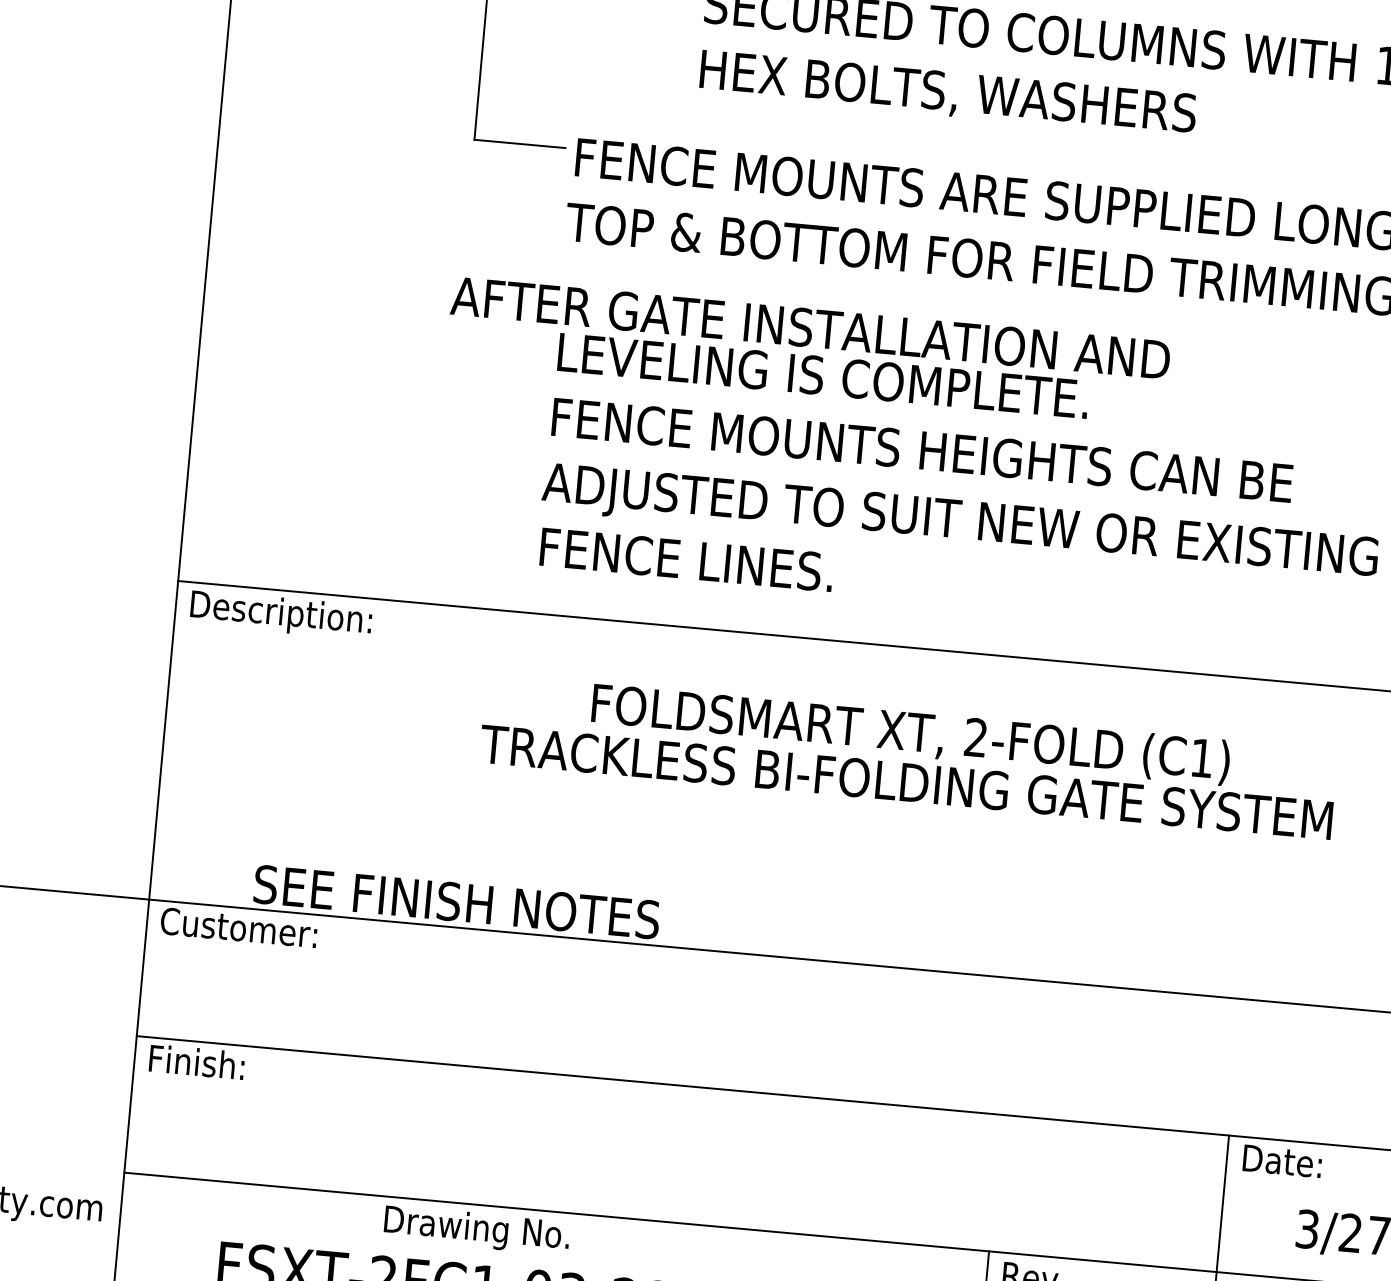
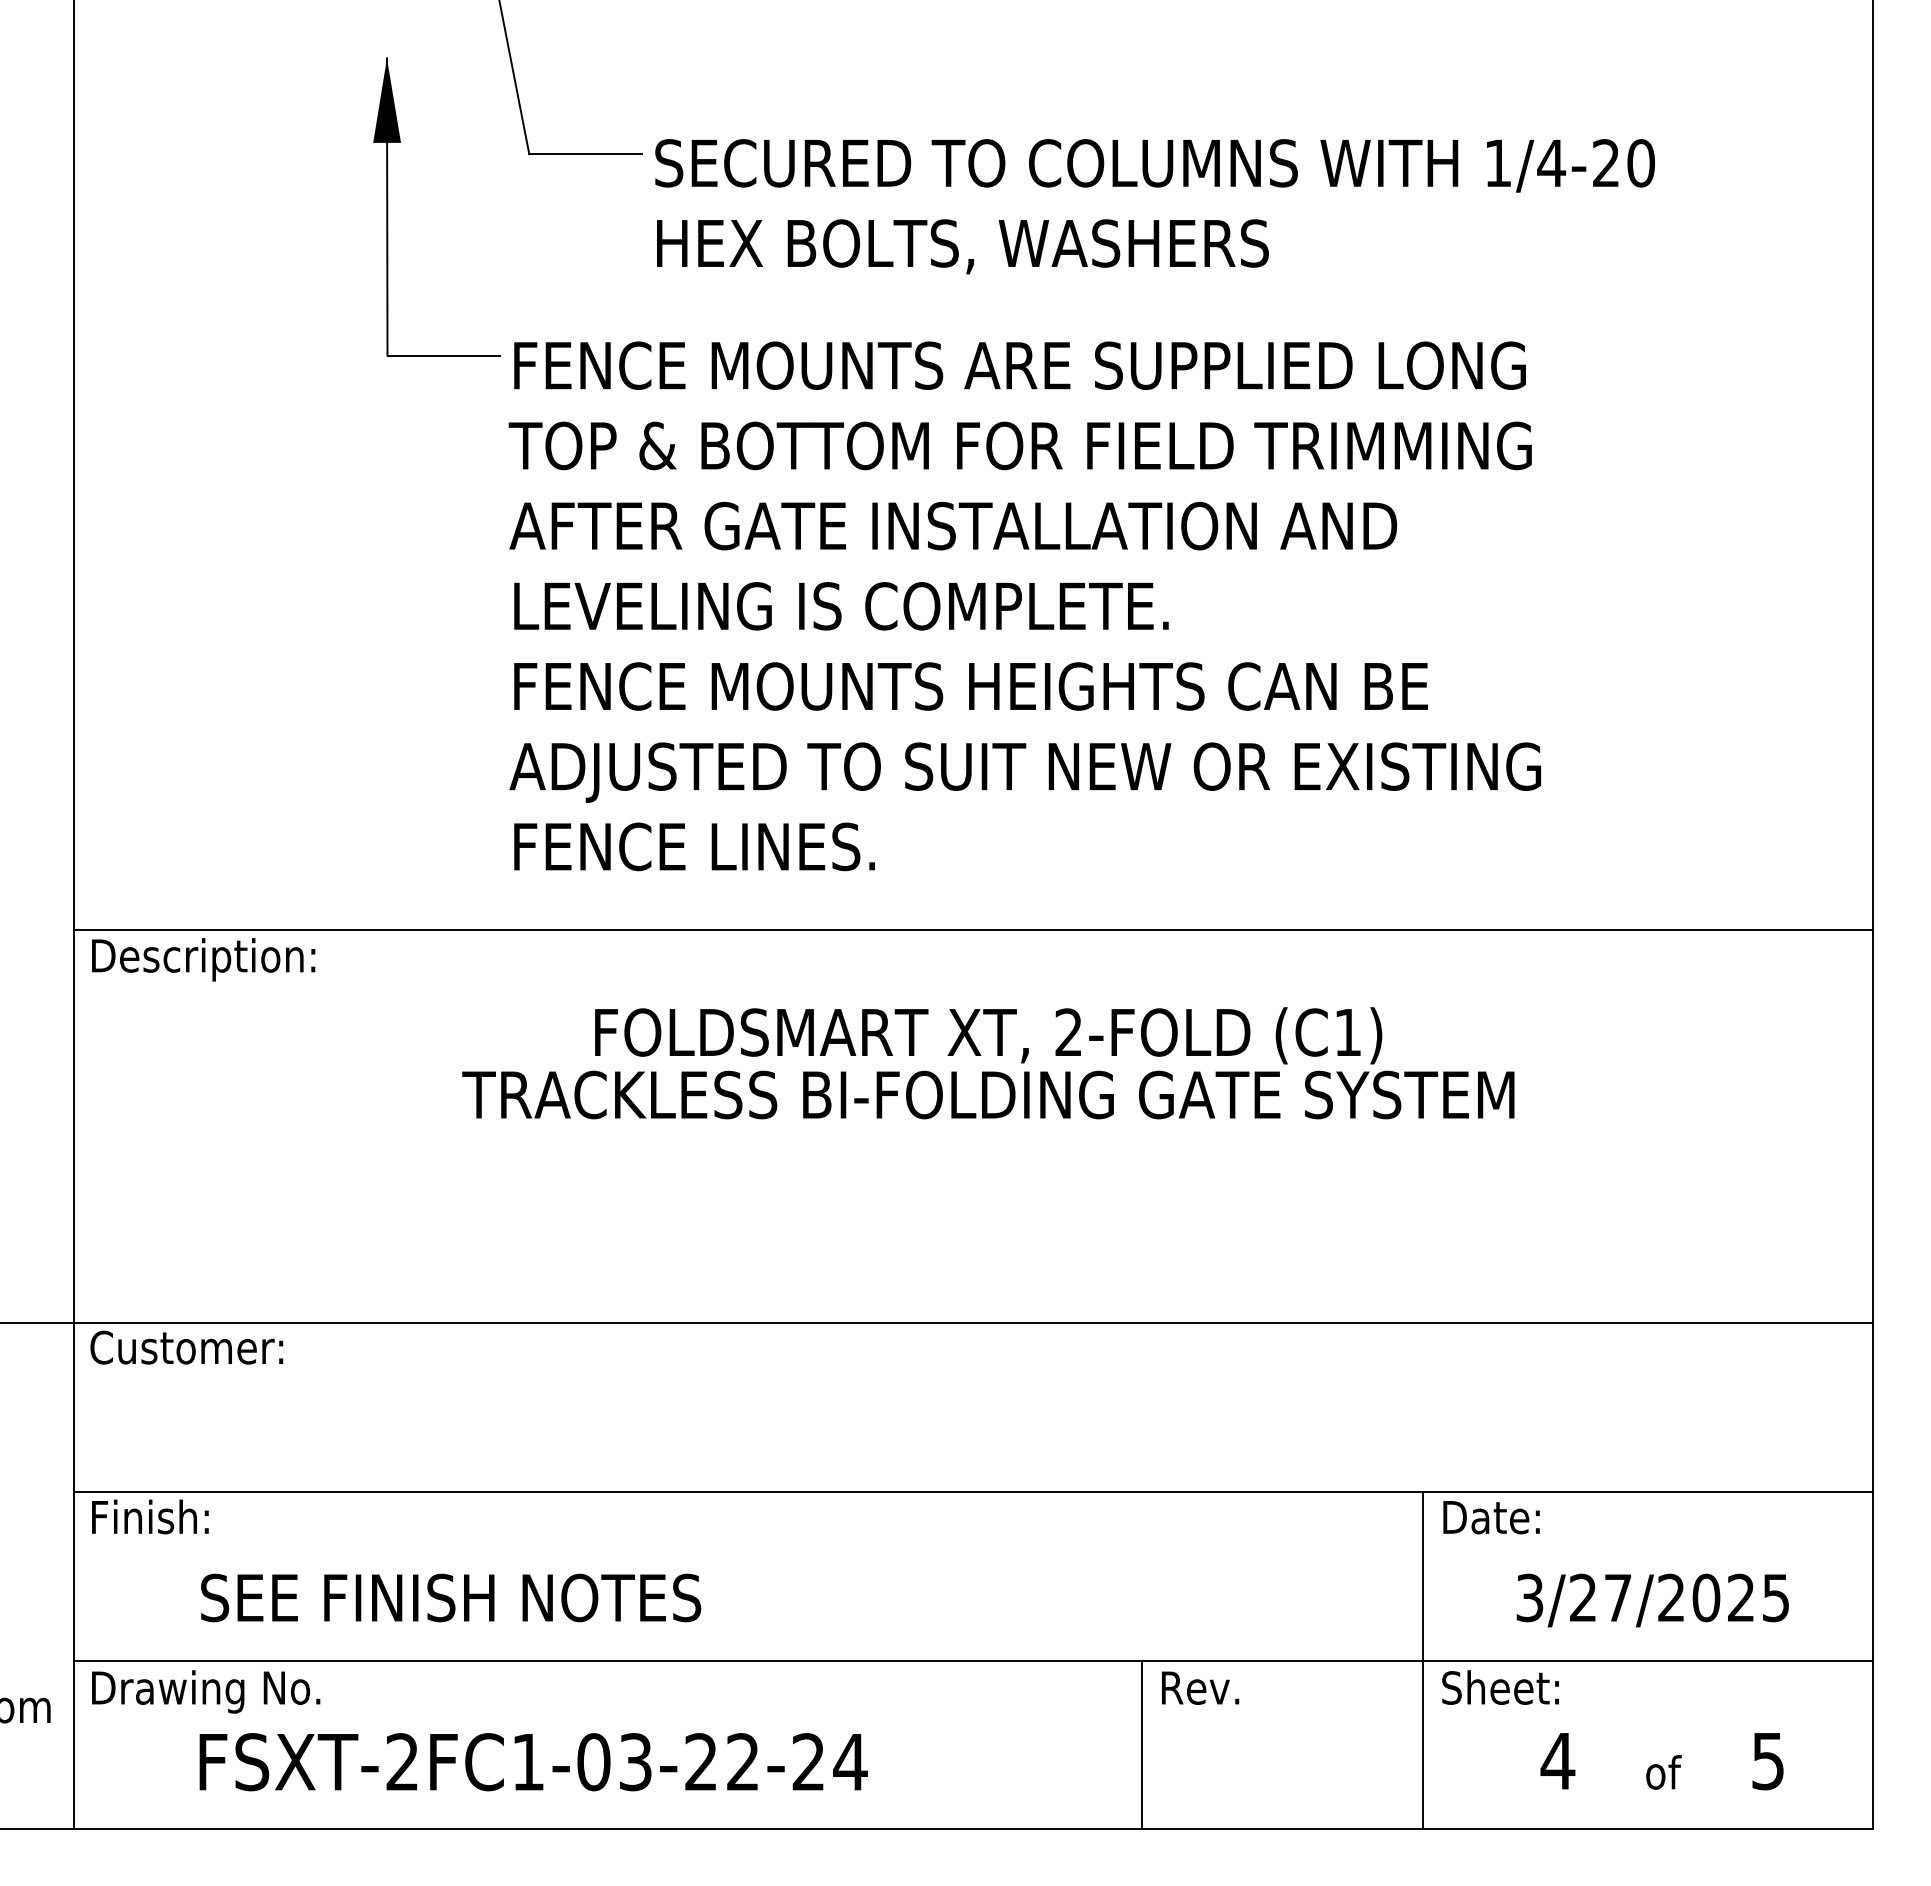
text: (810, 327) -> (953, 525), moved
text: (457, 901) -> (451, 1597), moved
text: (477, 1230) -> (206, 1691), moved

